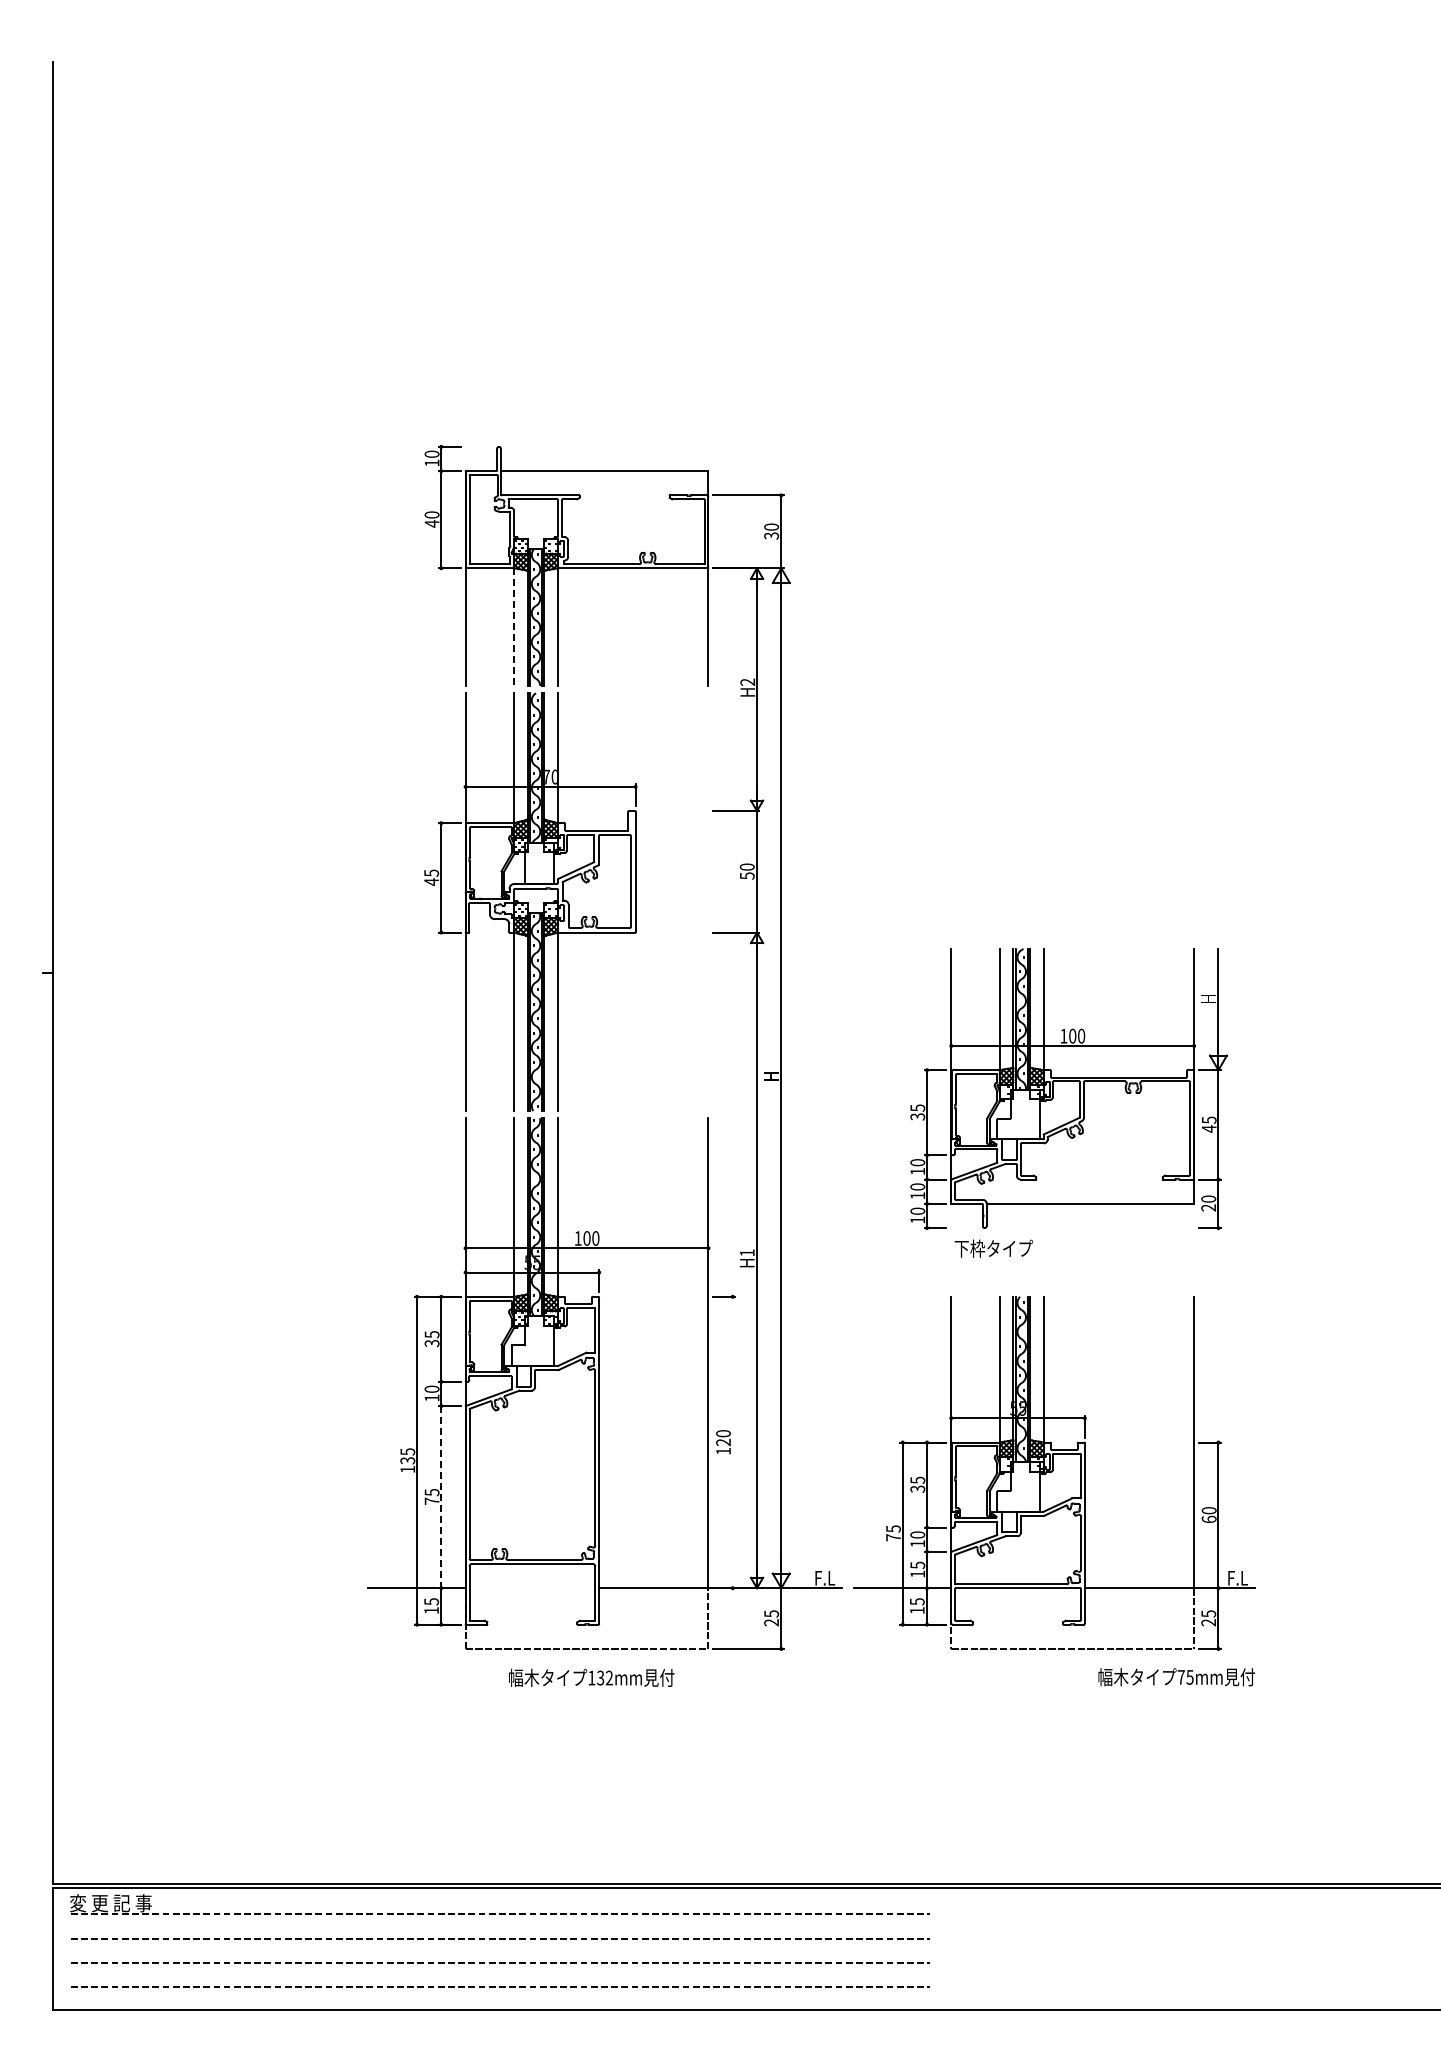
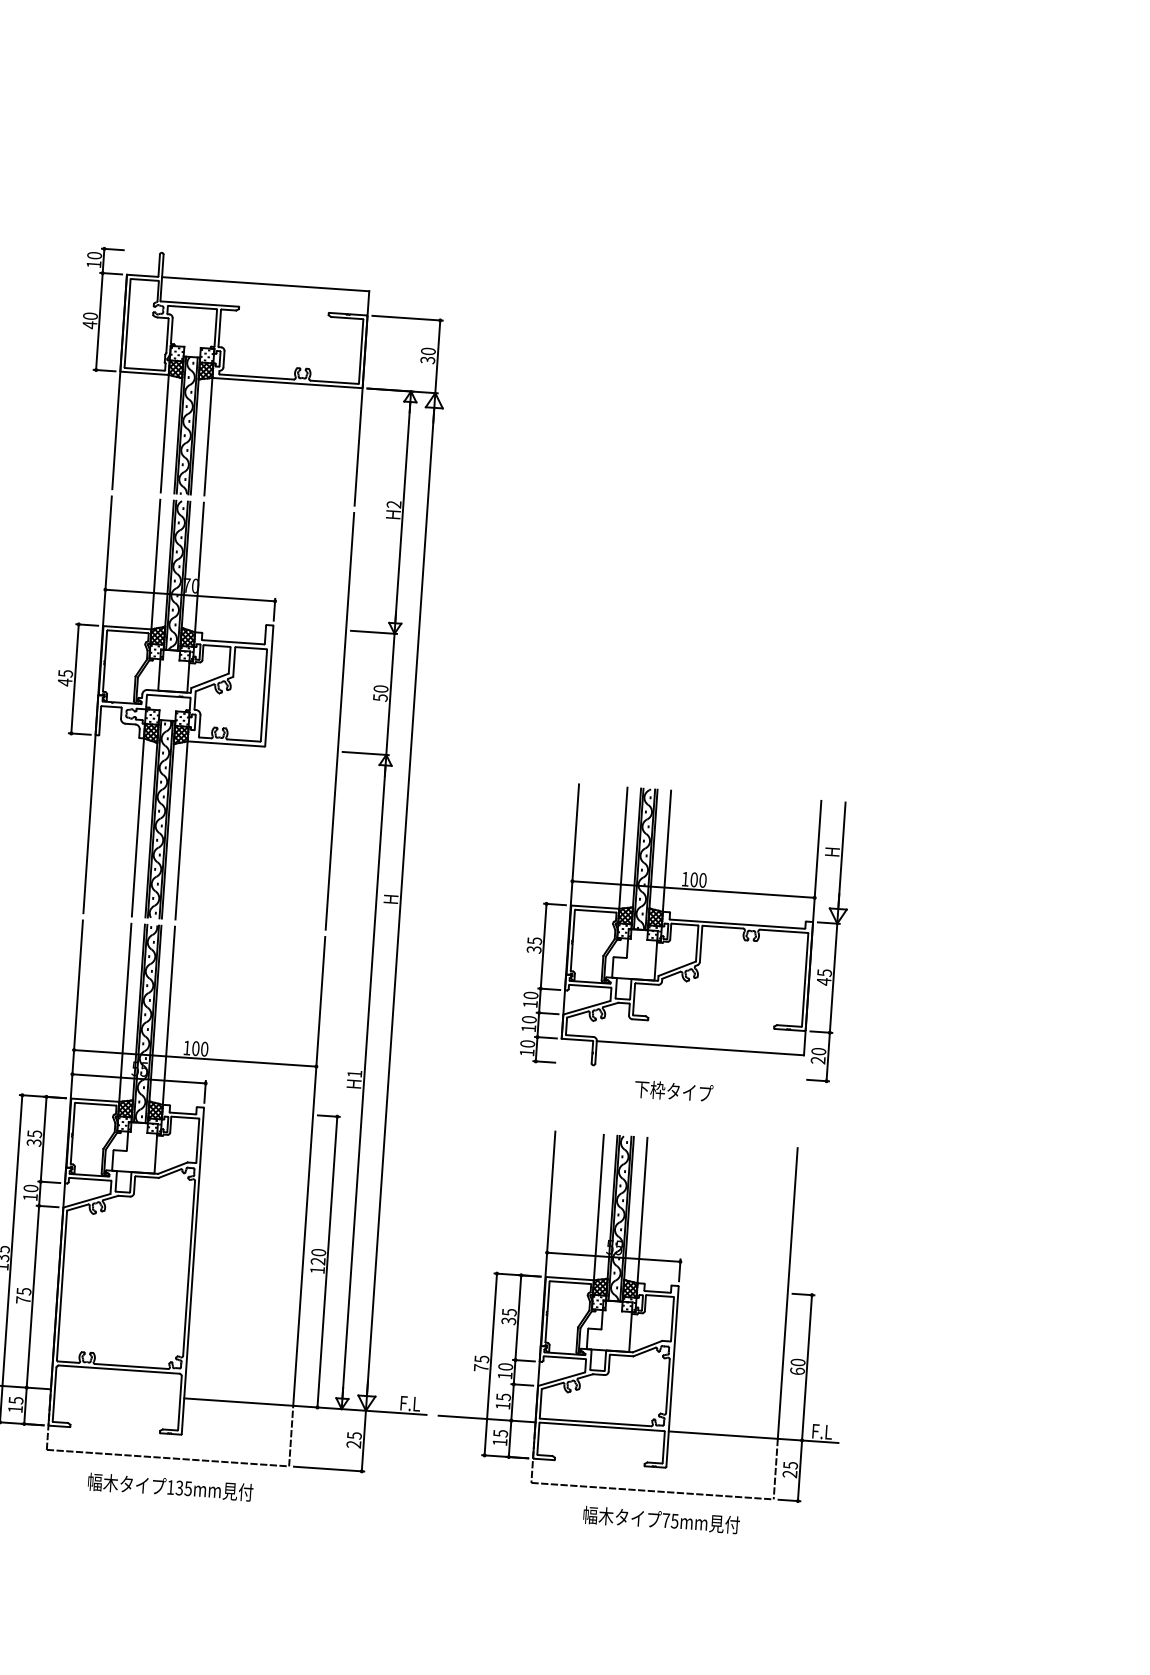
line: (514, 627) -> (165, 434), dashed -> solid
line: (708, 902) -> (339, 721), added
text: (993, 1248) -> (673, 1091), moved
line: (732, 1442) -> (327, 1262), added
line: (441, 1497) -> (33, 1297), dashed -> solid
text: (609, 1677) -> (188, 1488), 132mm -> 135mm
text: (1176, 1677) -> (661, 1520), moved

